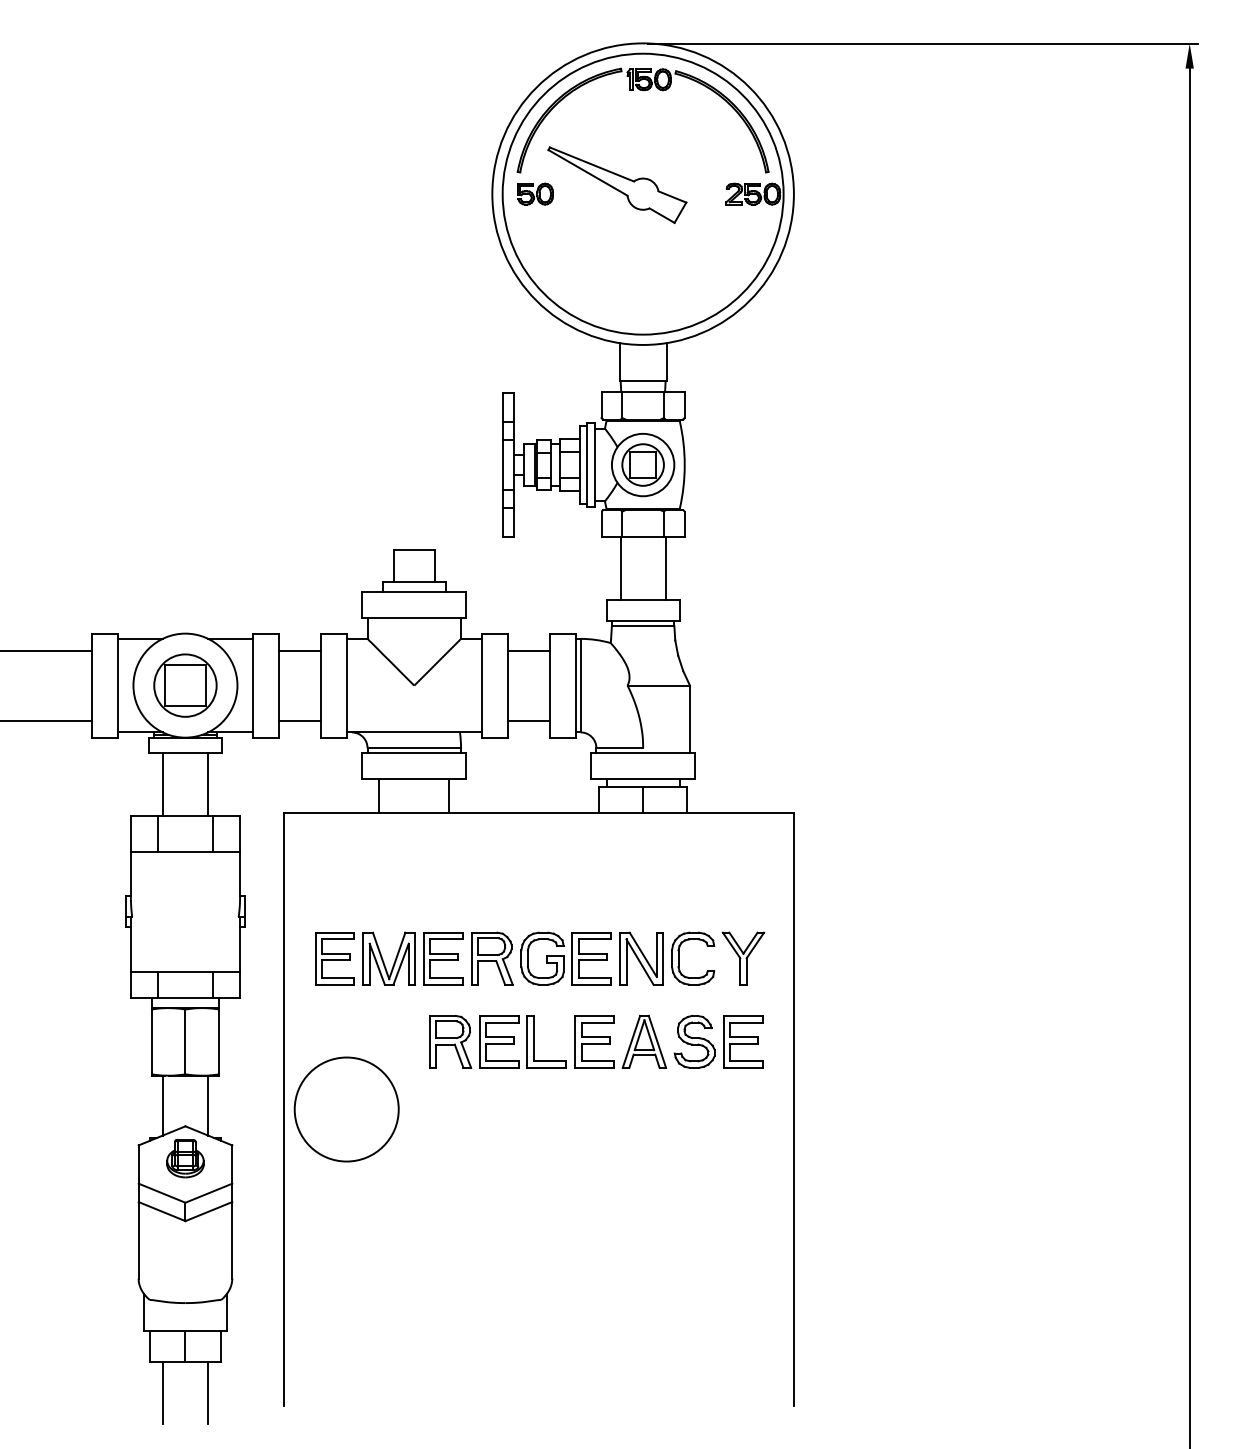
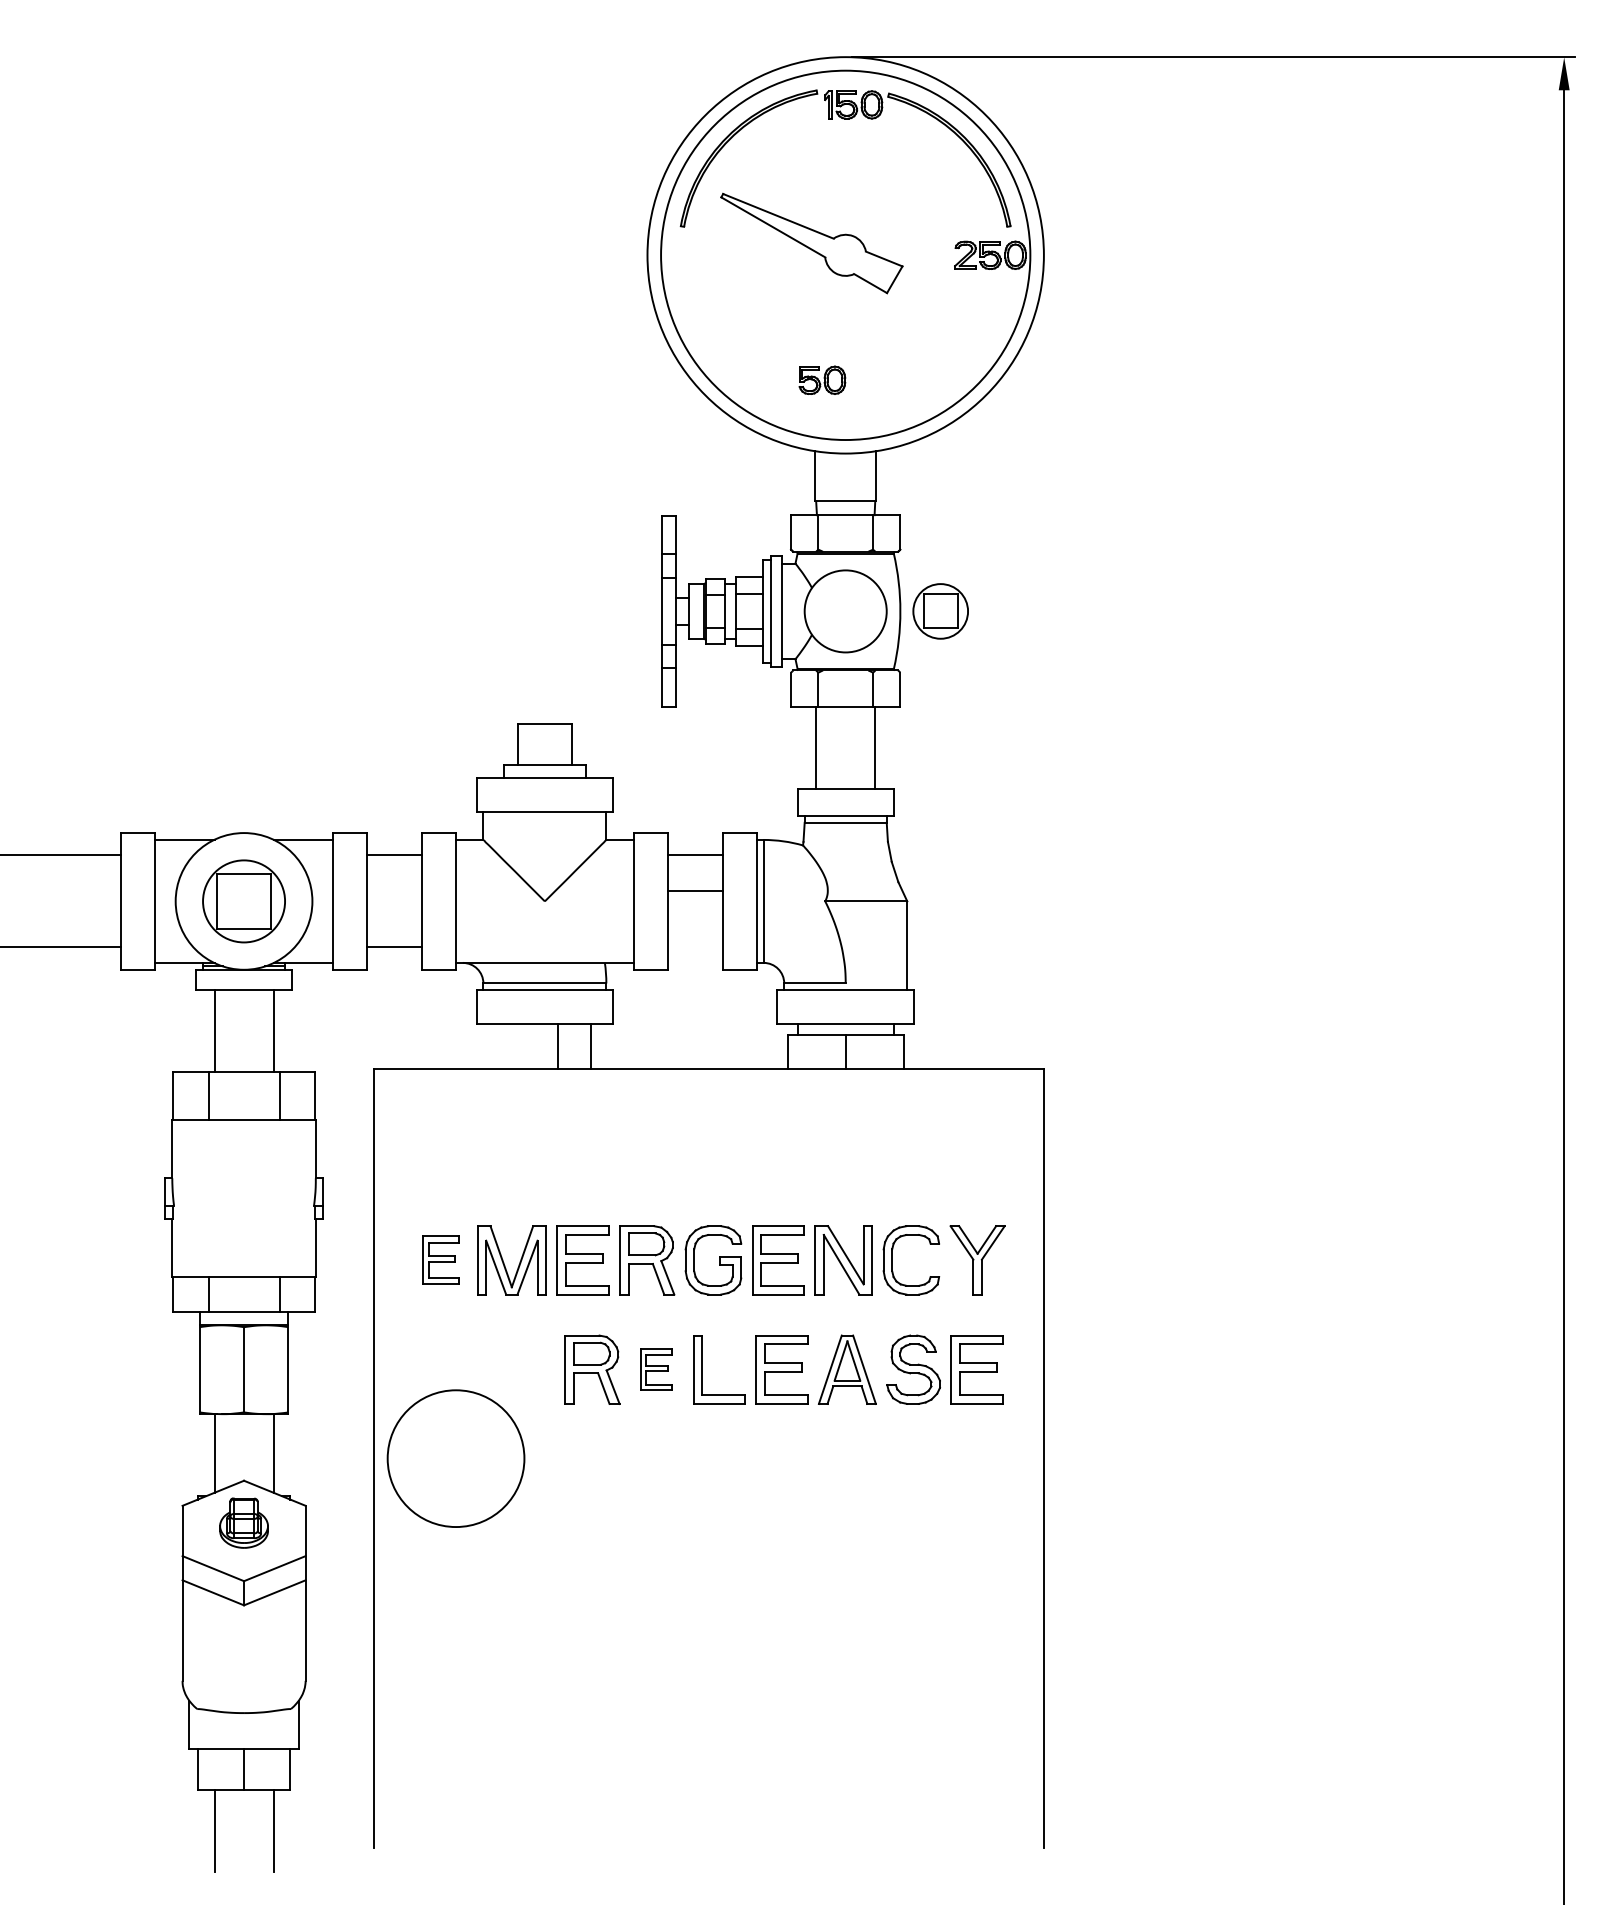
part: (535, 193) -> (822, 379), moved
part: (642, 465) -> (940, 611), moved
line: (528, 720) -> (694, 891), moved
line: (379, 796) -> (557, 1046), moved
part: (334, 958) -> (440, 1260), size x0.7
part: (499, 1041) -> (656, 1369), size x0.6

